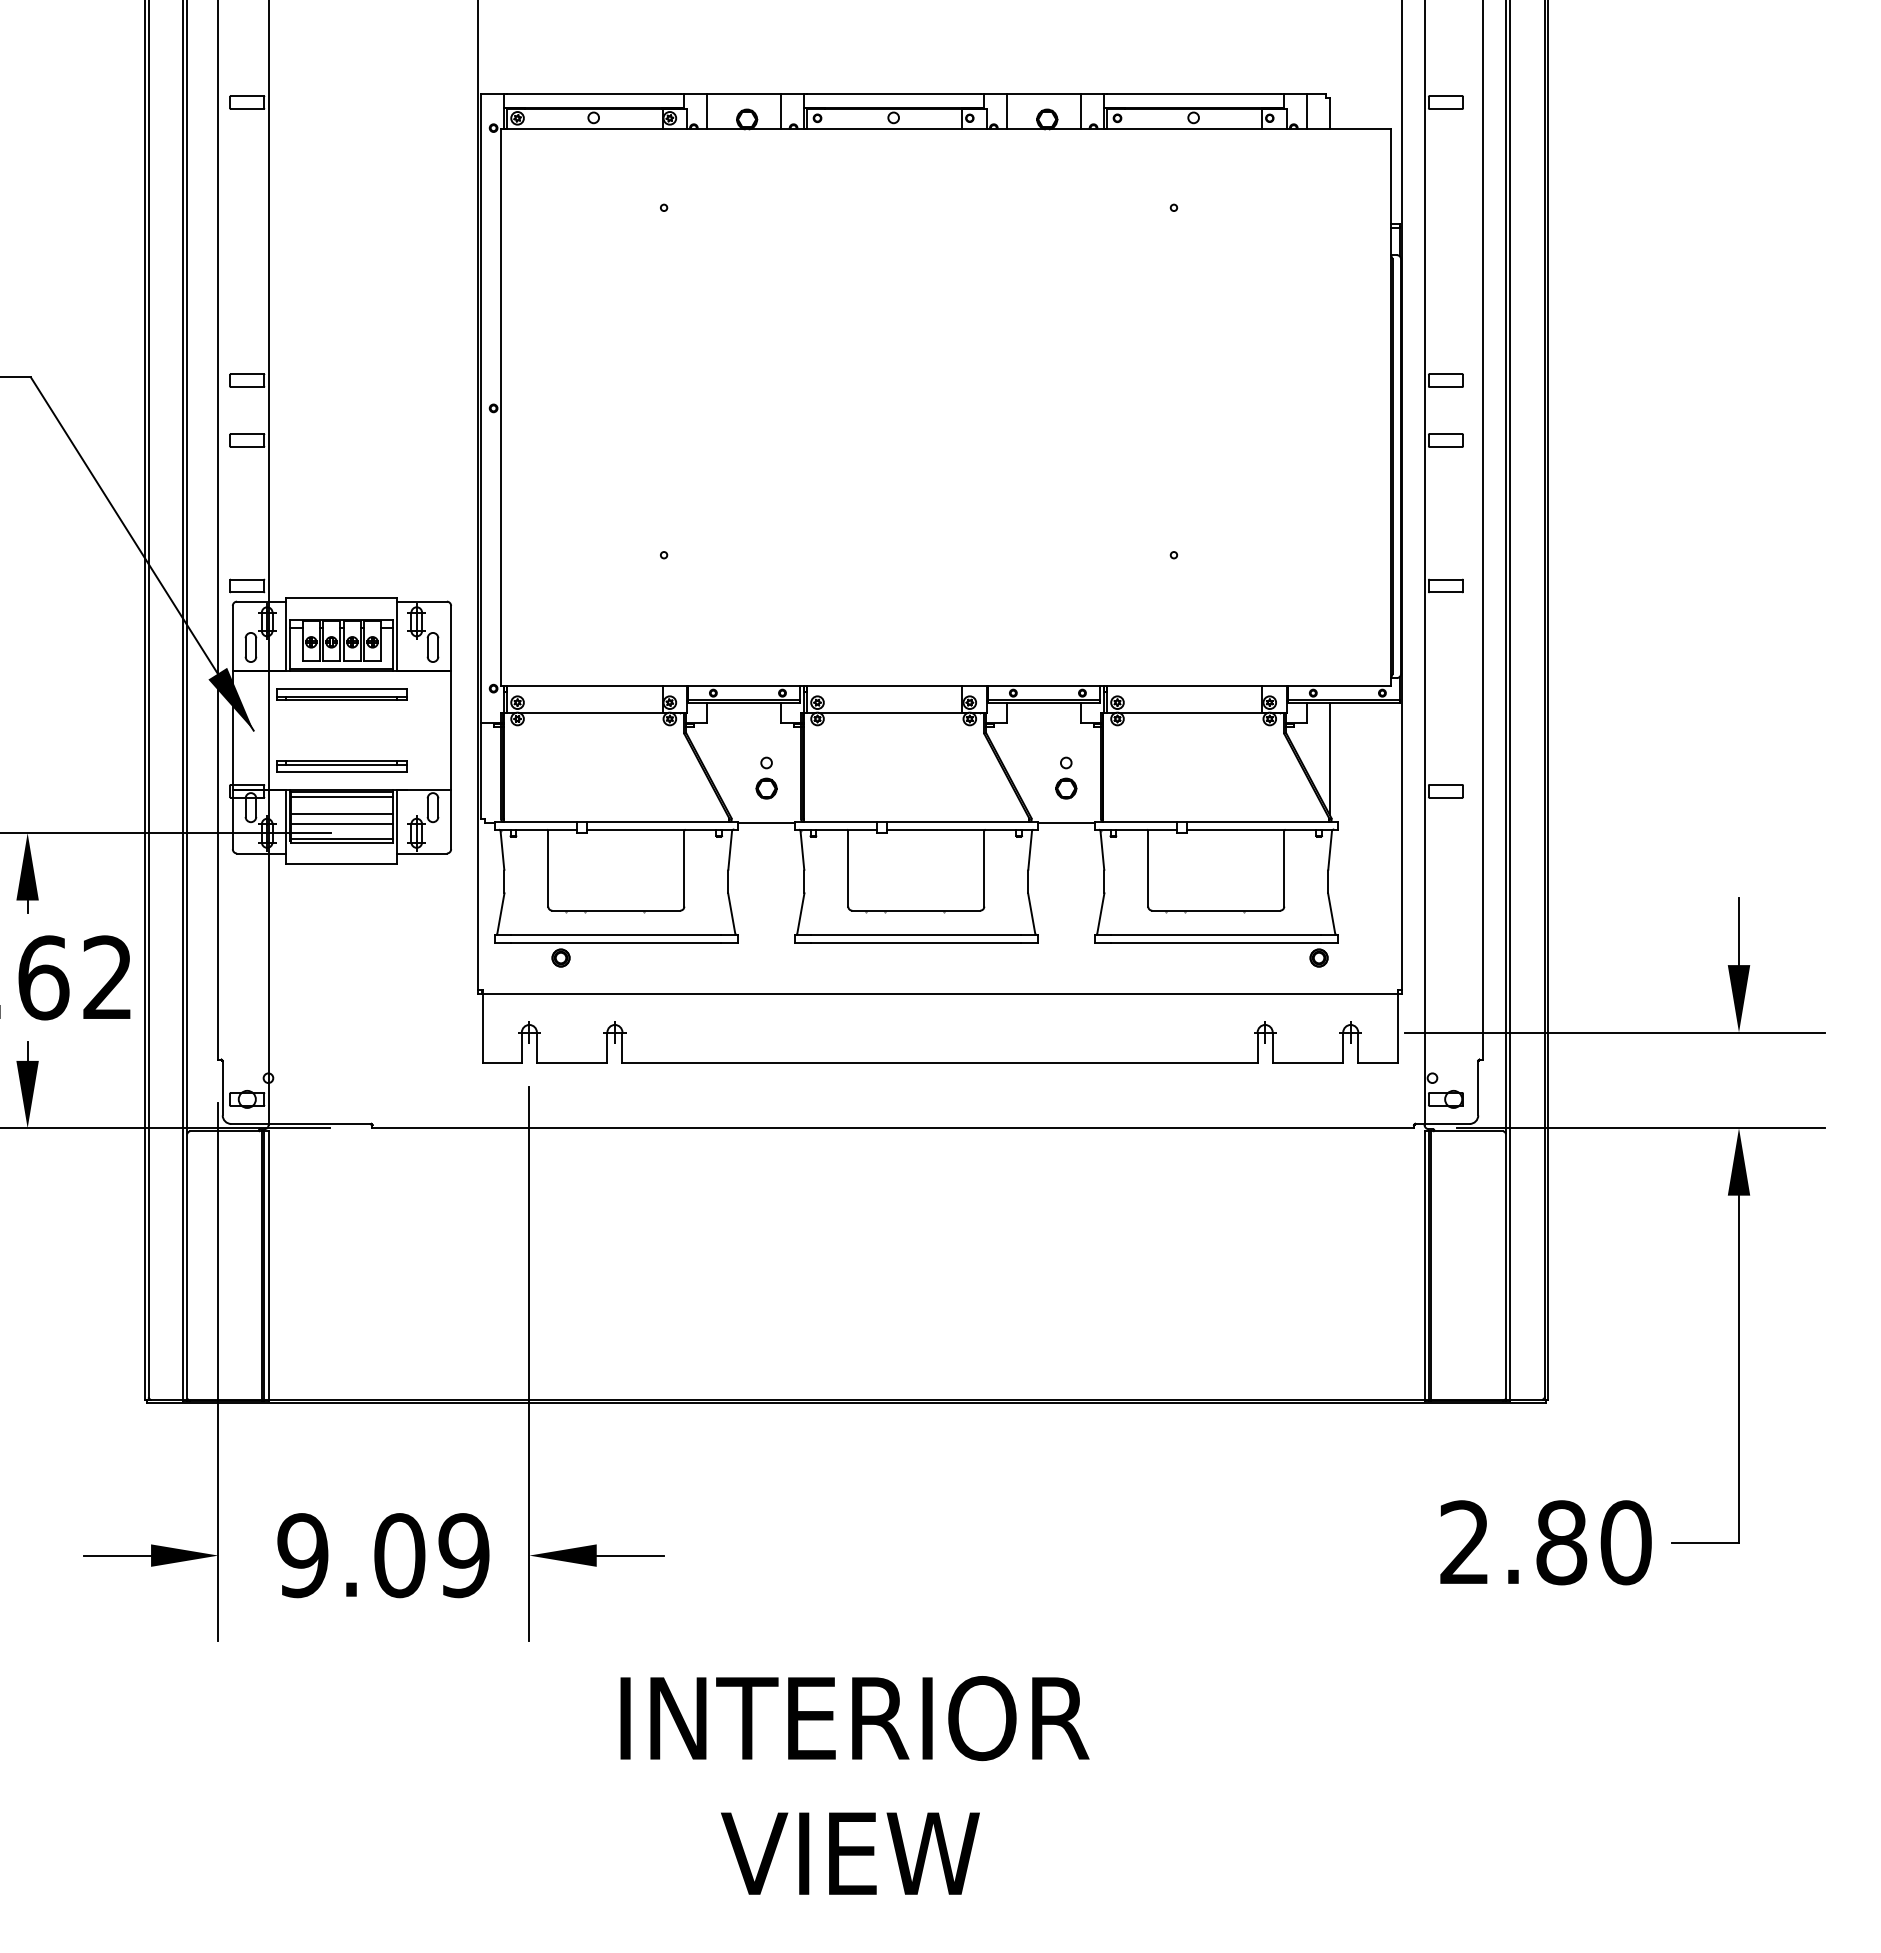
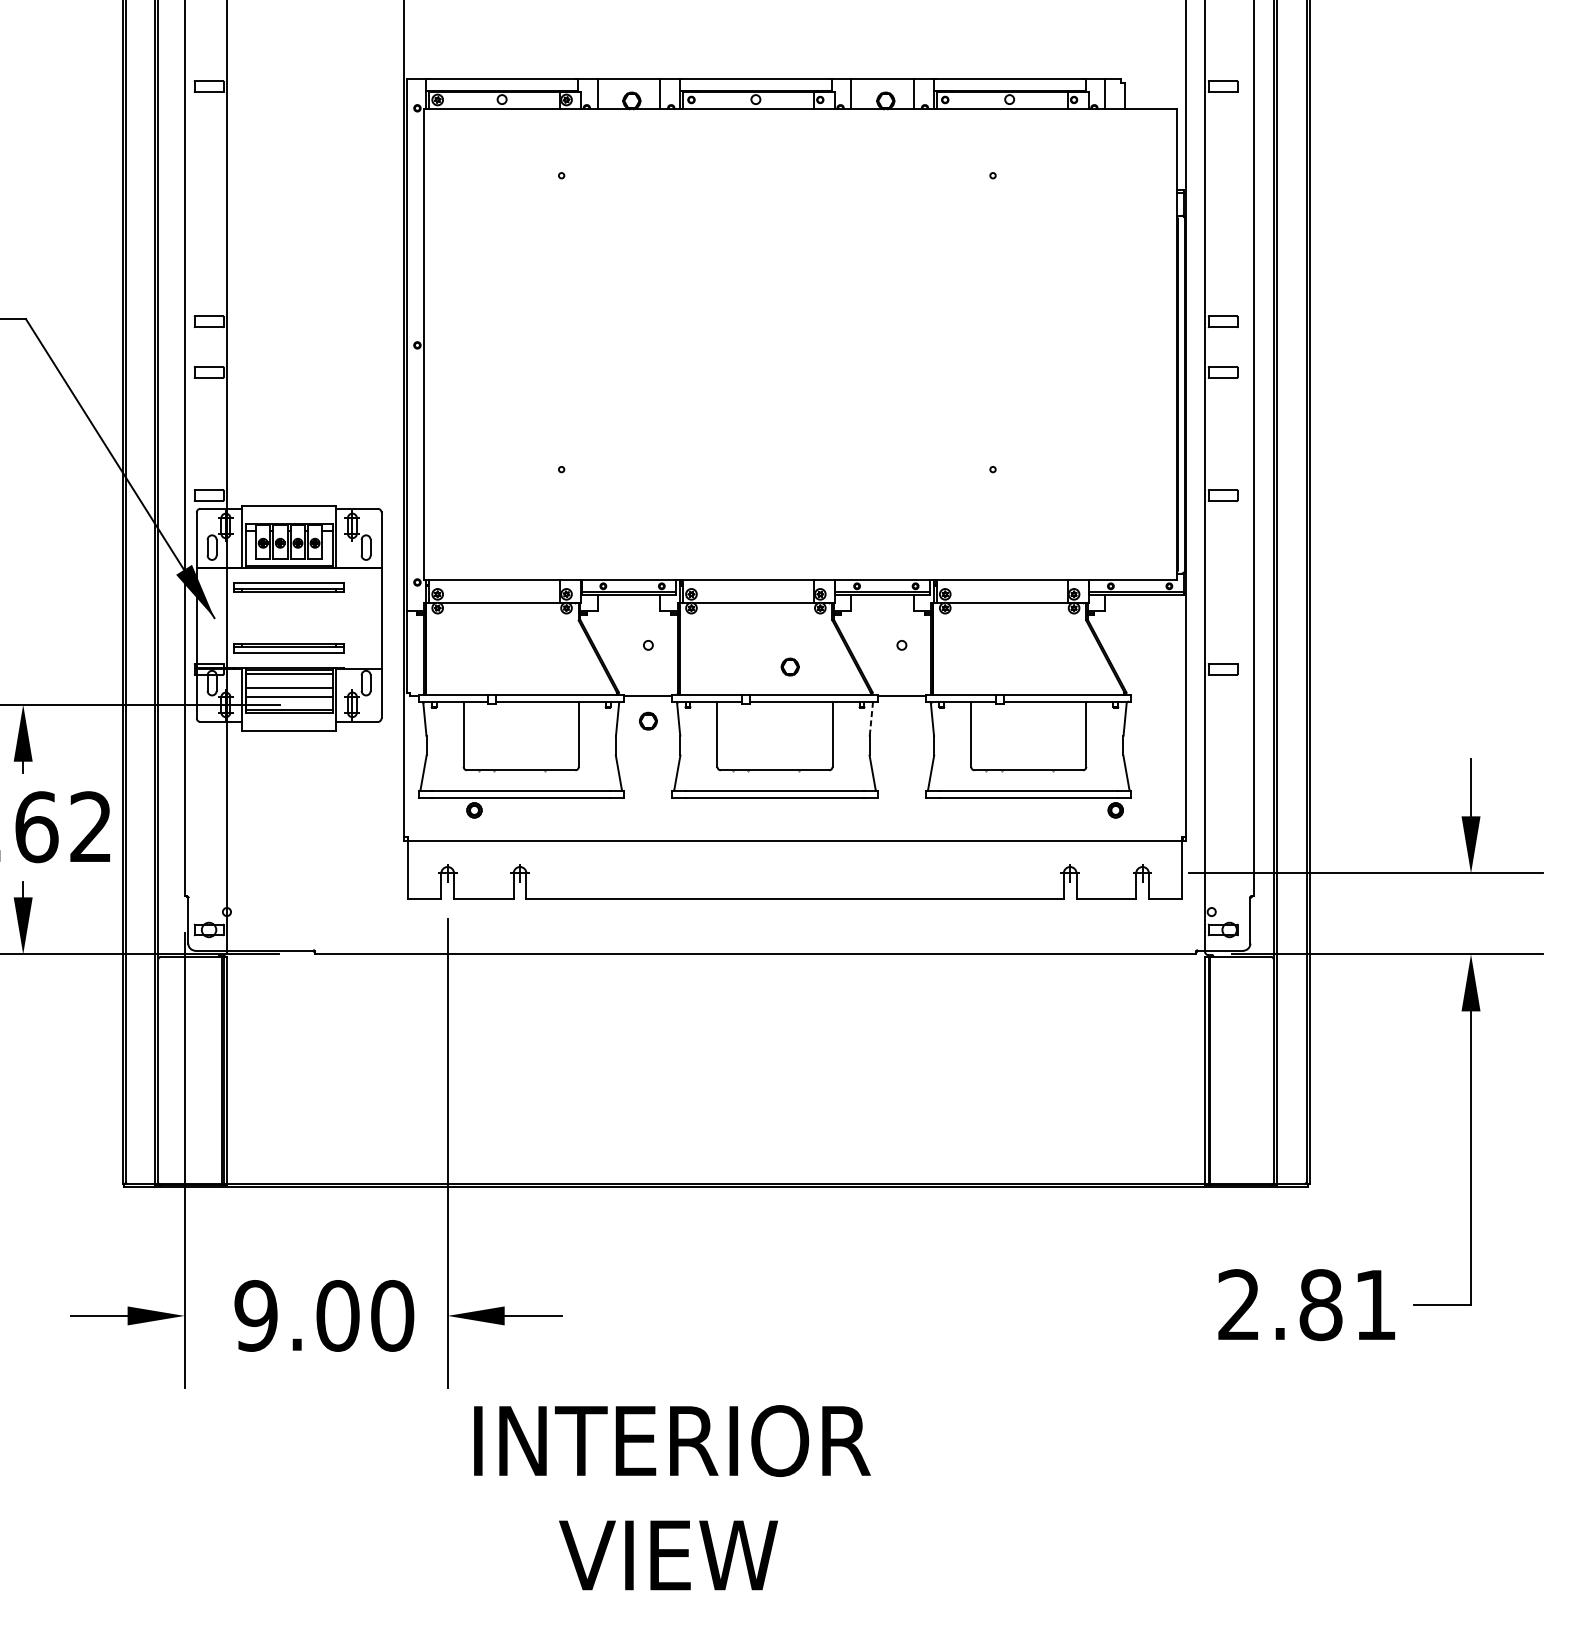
line: (1329, 758) -> (1124, 641), removed
part: (766, 788) -> (648, 721), moved
part: (1066, 788) -> (790, 666), moved
line: (1030, 849) -> (871, 718), solid -> dashed
text: (1625, 1542) -> (1375, 1304), 2.80 -> 2.81
text: (463, 1555) -> (391, 1315), 9.09 -> 9.00
text: (854, 1785) -> (671, 1497), moved

